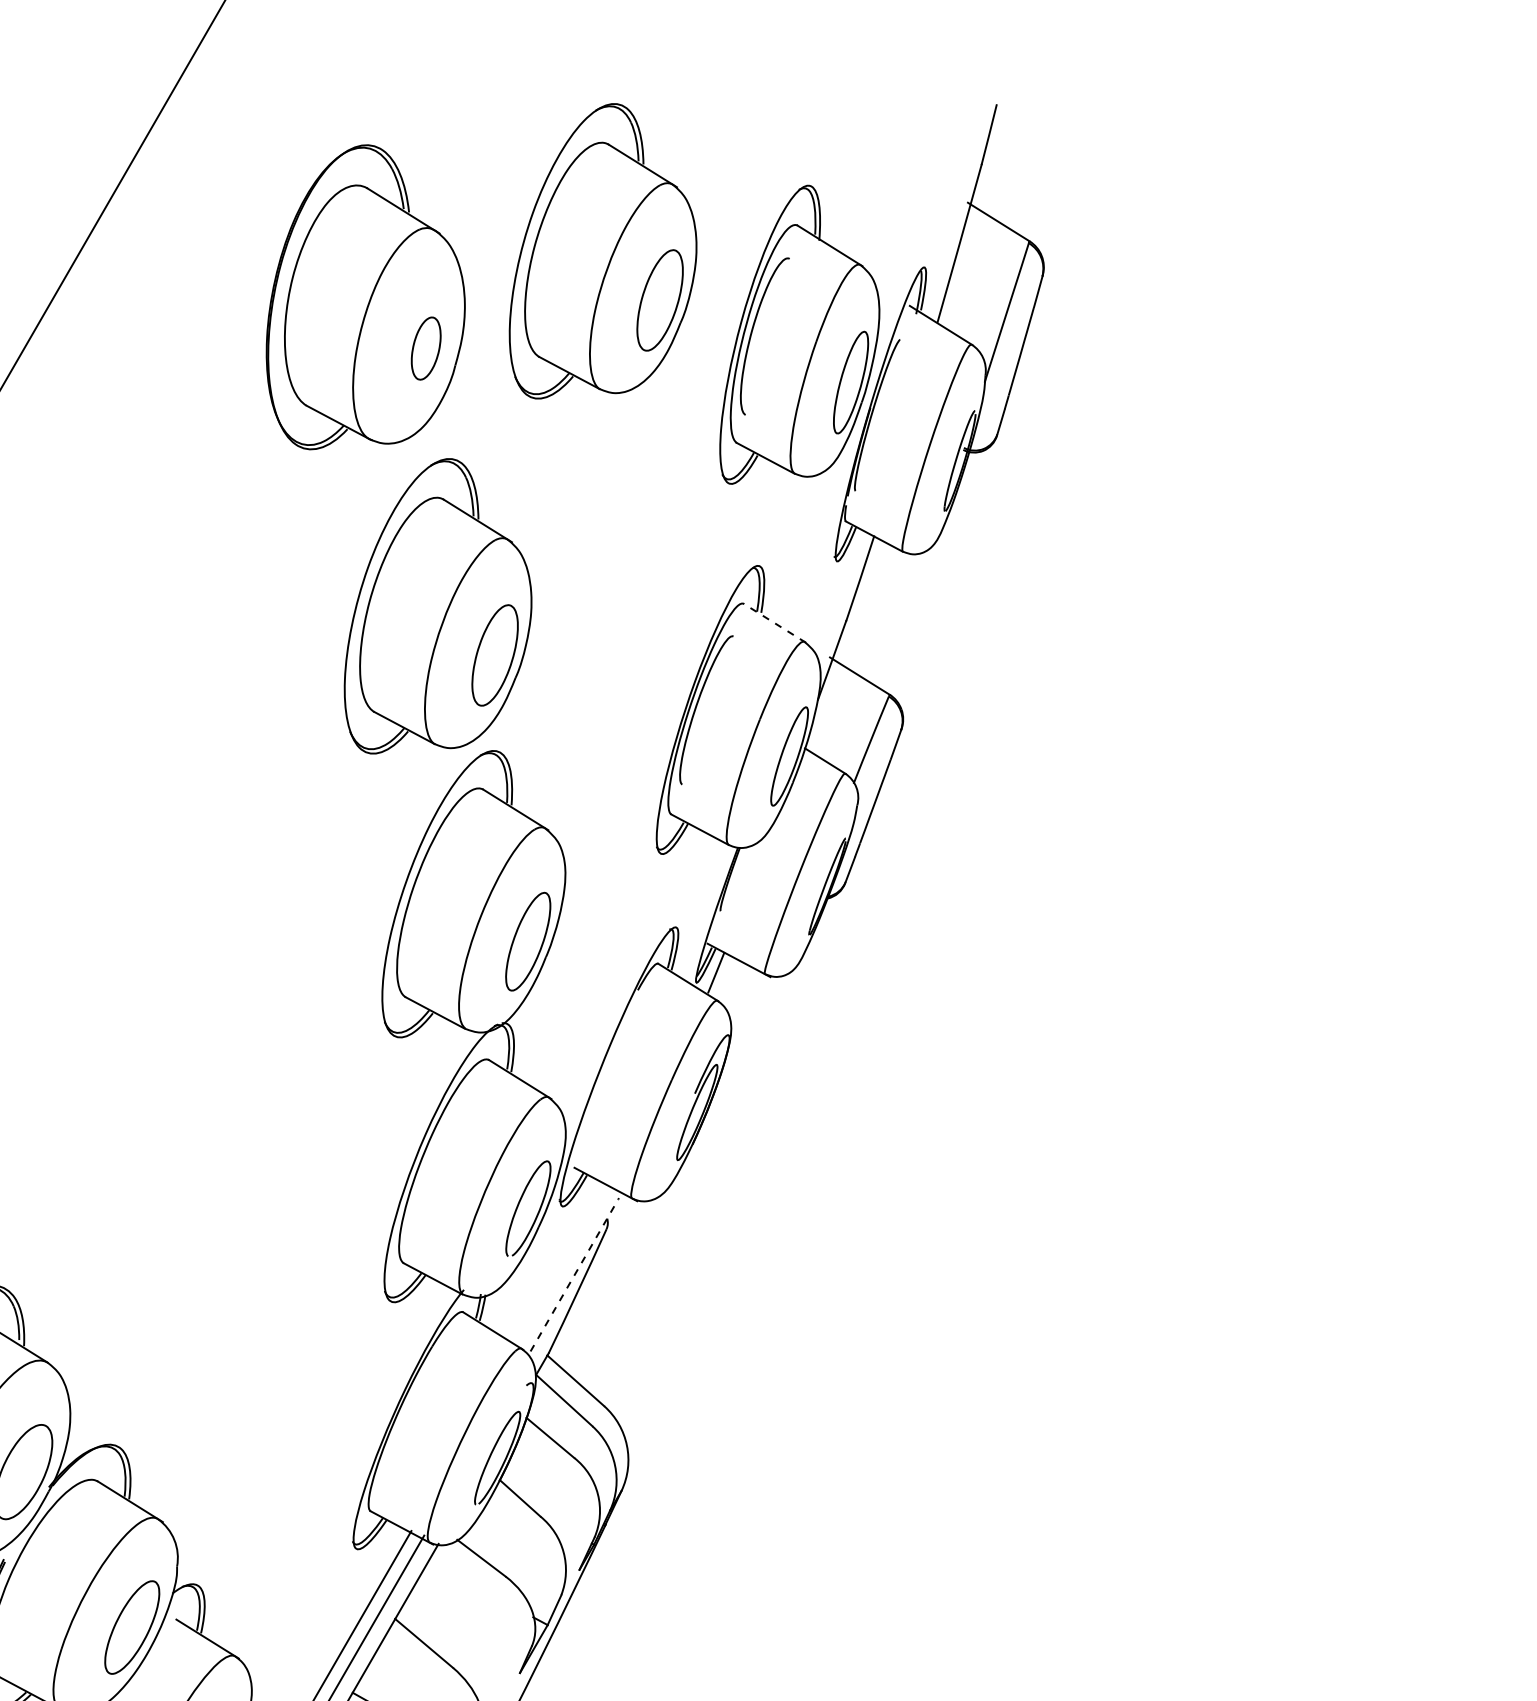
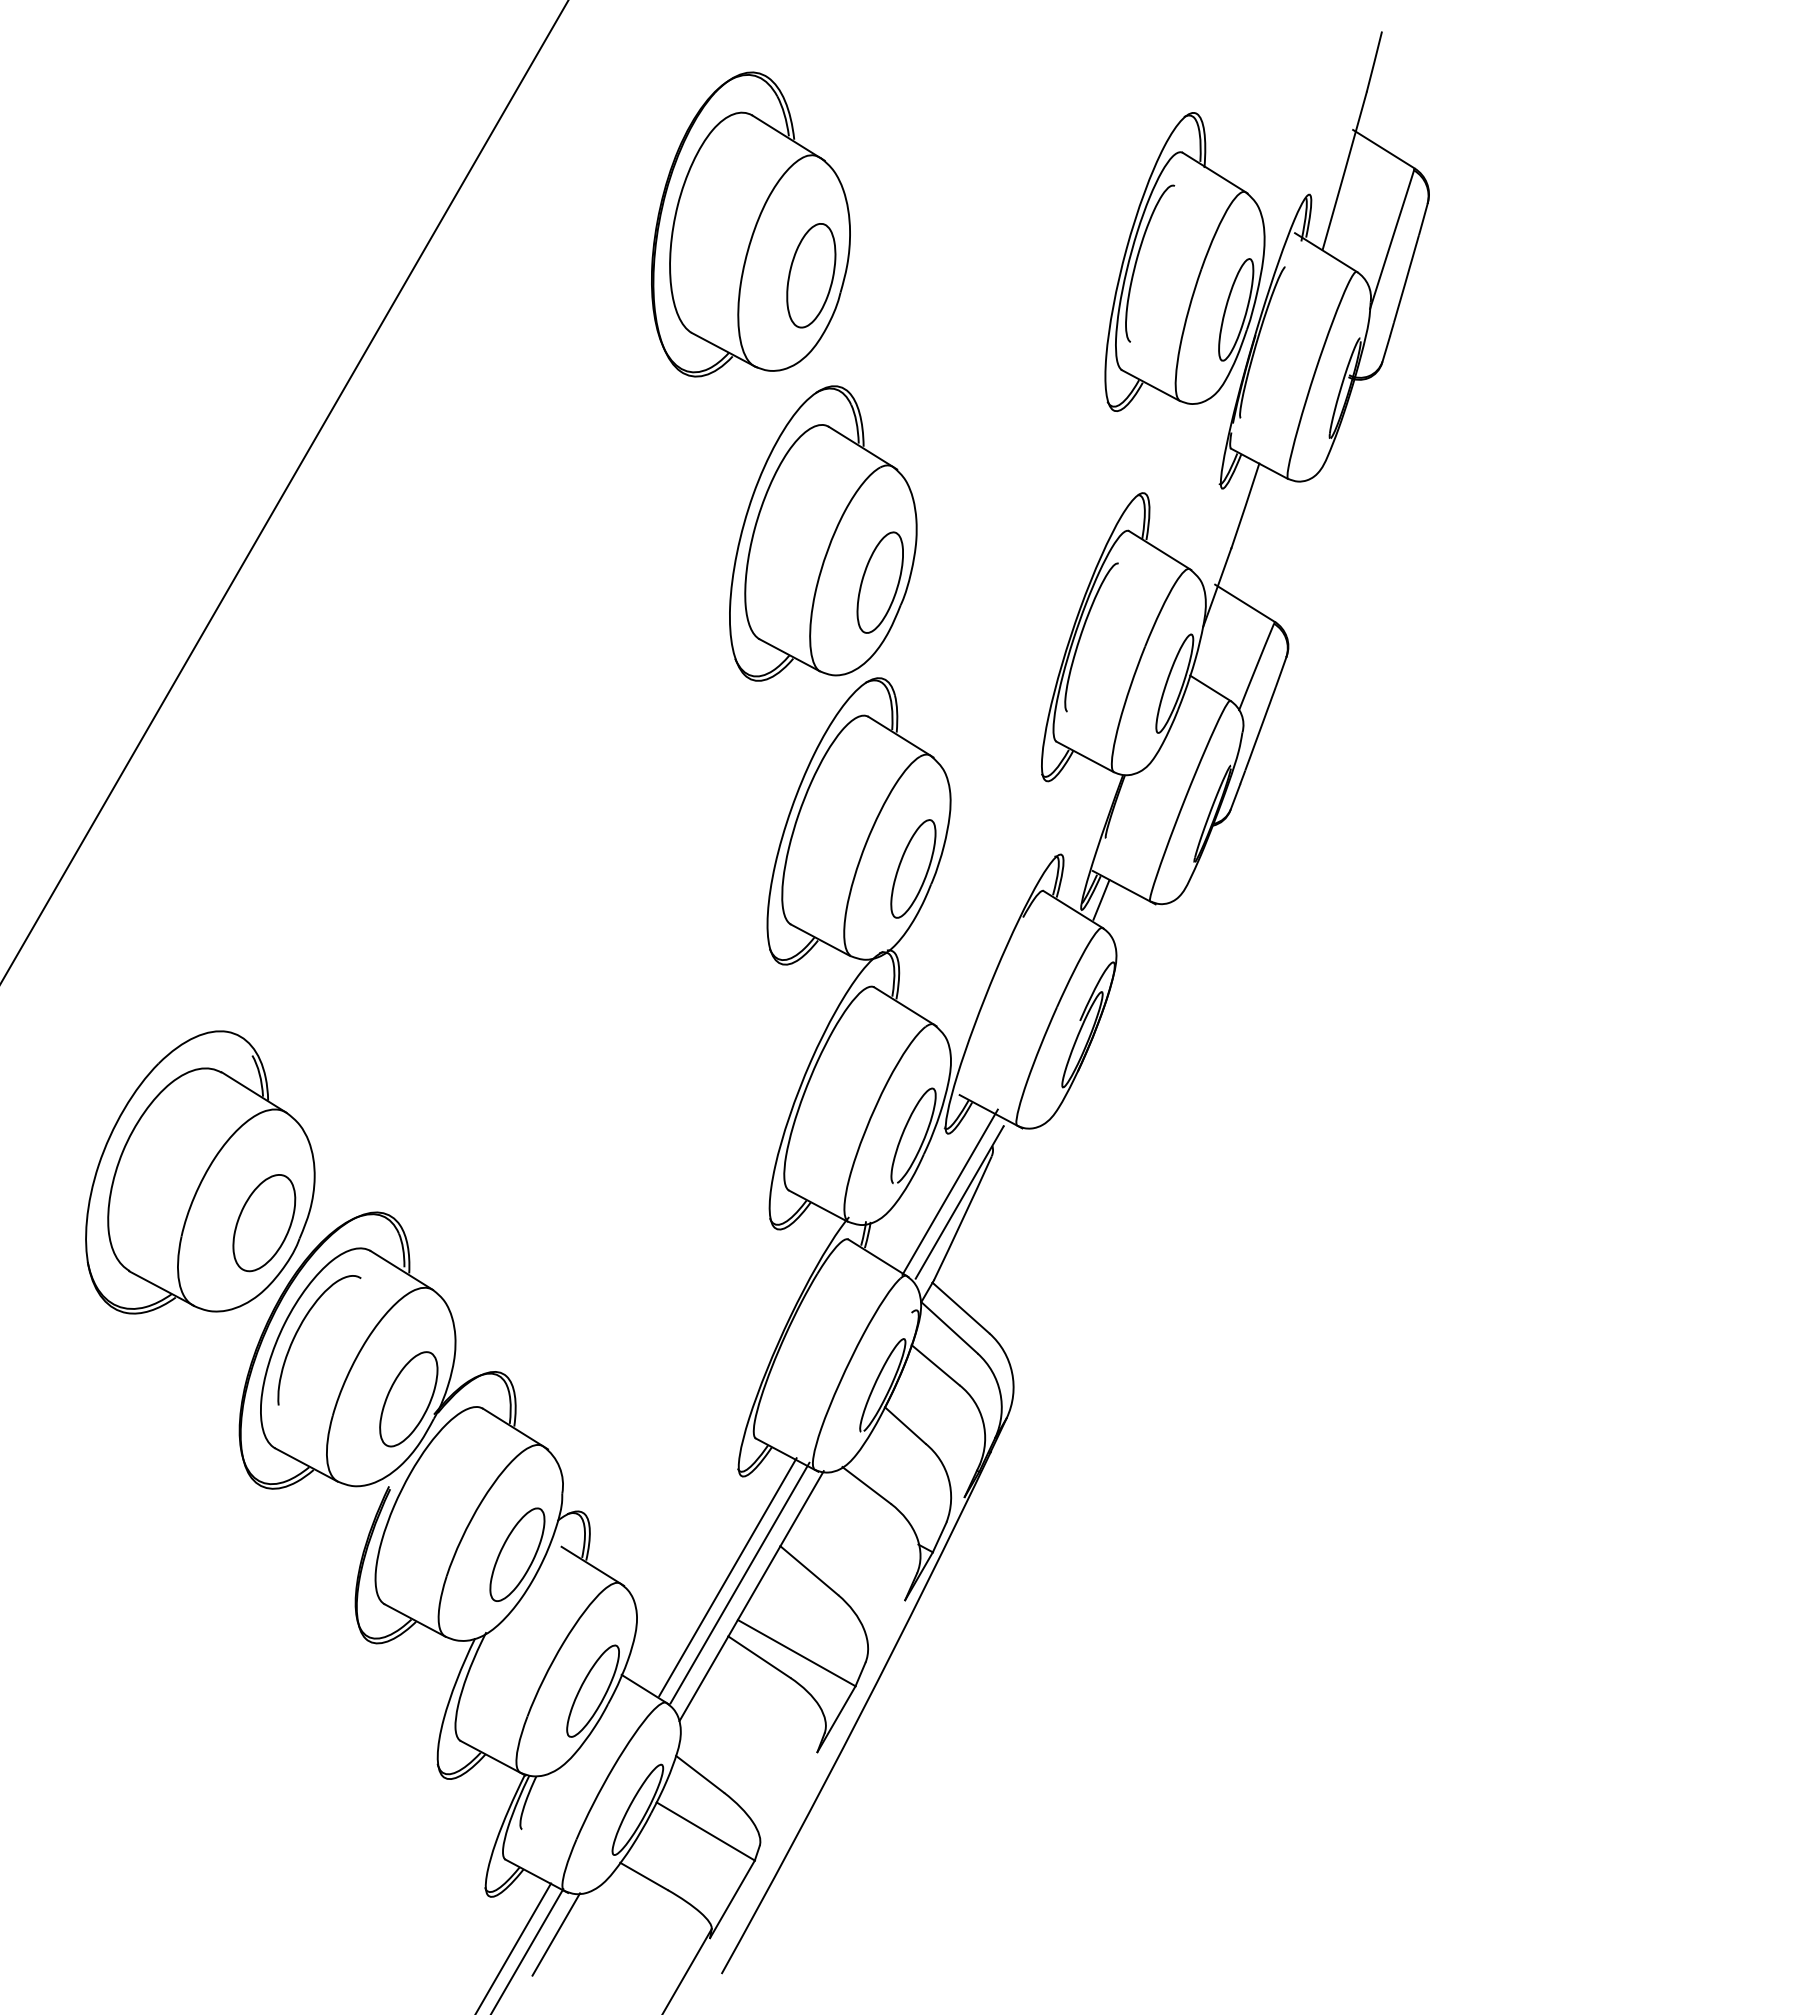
part: (603, 251) -> (988, 178), removed
part: (426, 348) -> (811, 275), size x1.67
line: (775, 623) -> (1160, 550), dashed -> solid
line: (564, 1264) -> (949, 1191), added
line: (574, 1275) -> (959, 1202), dashed -> solid

